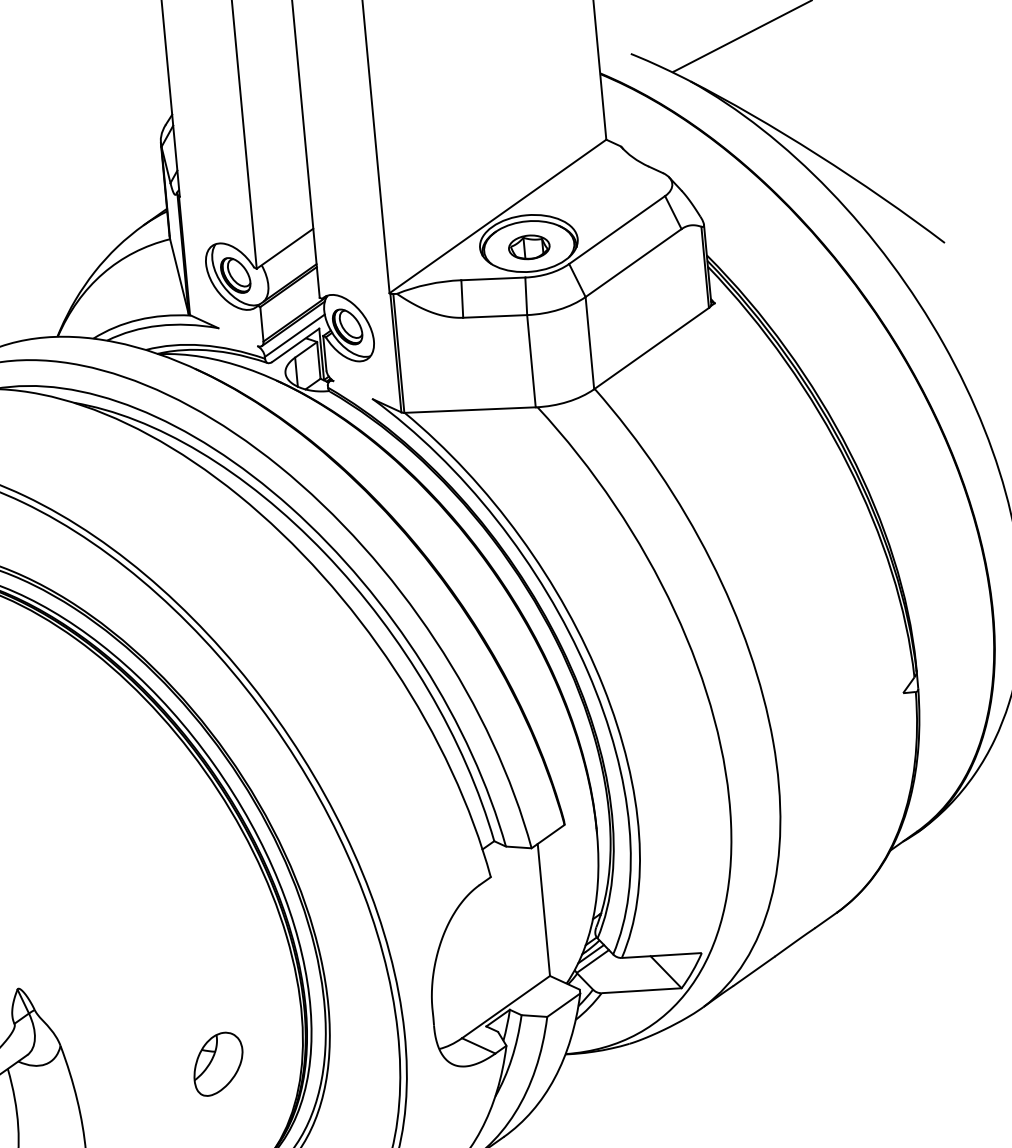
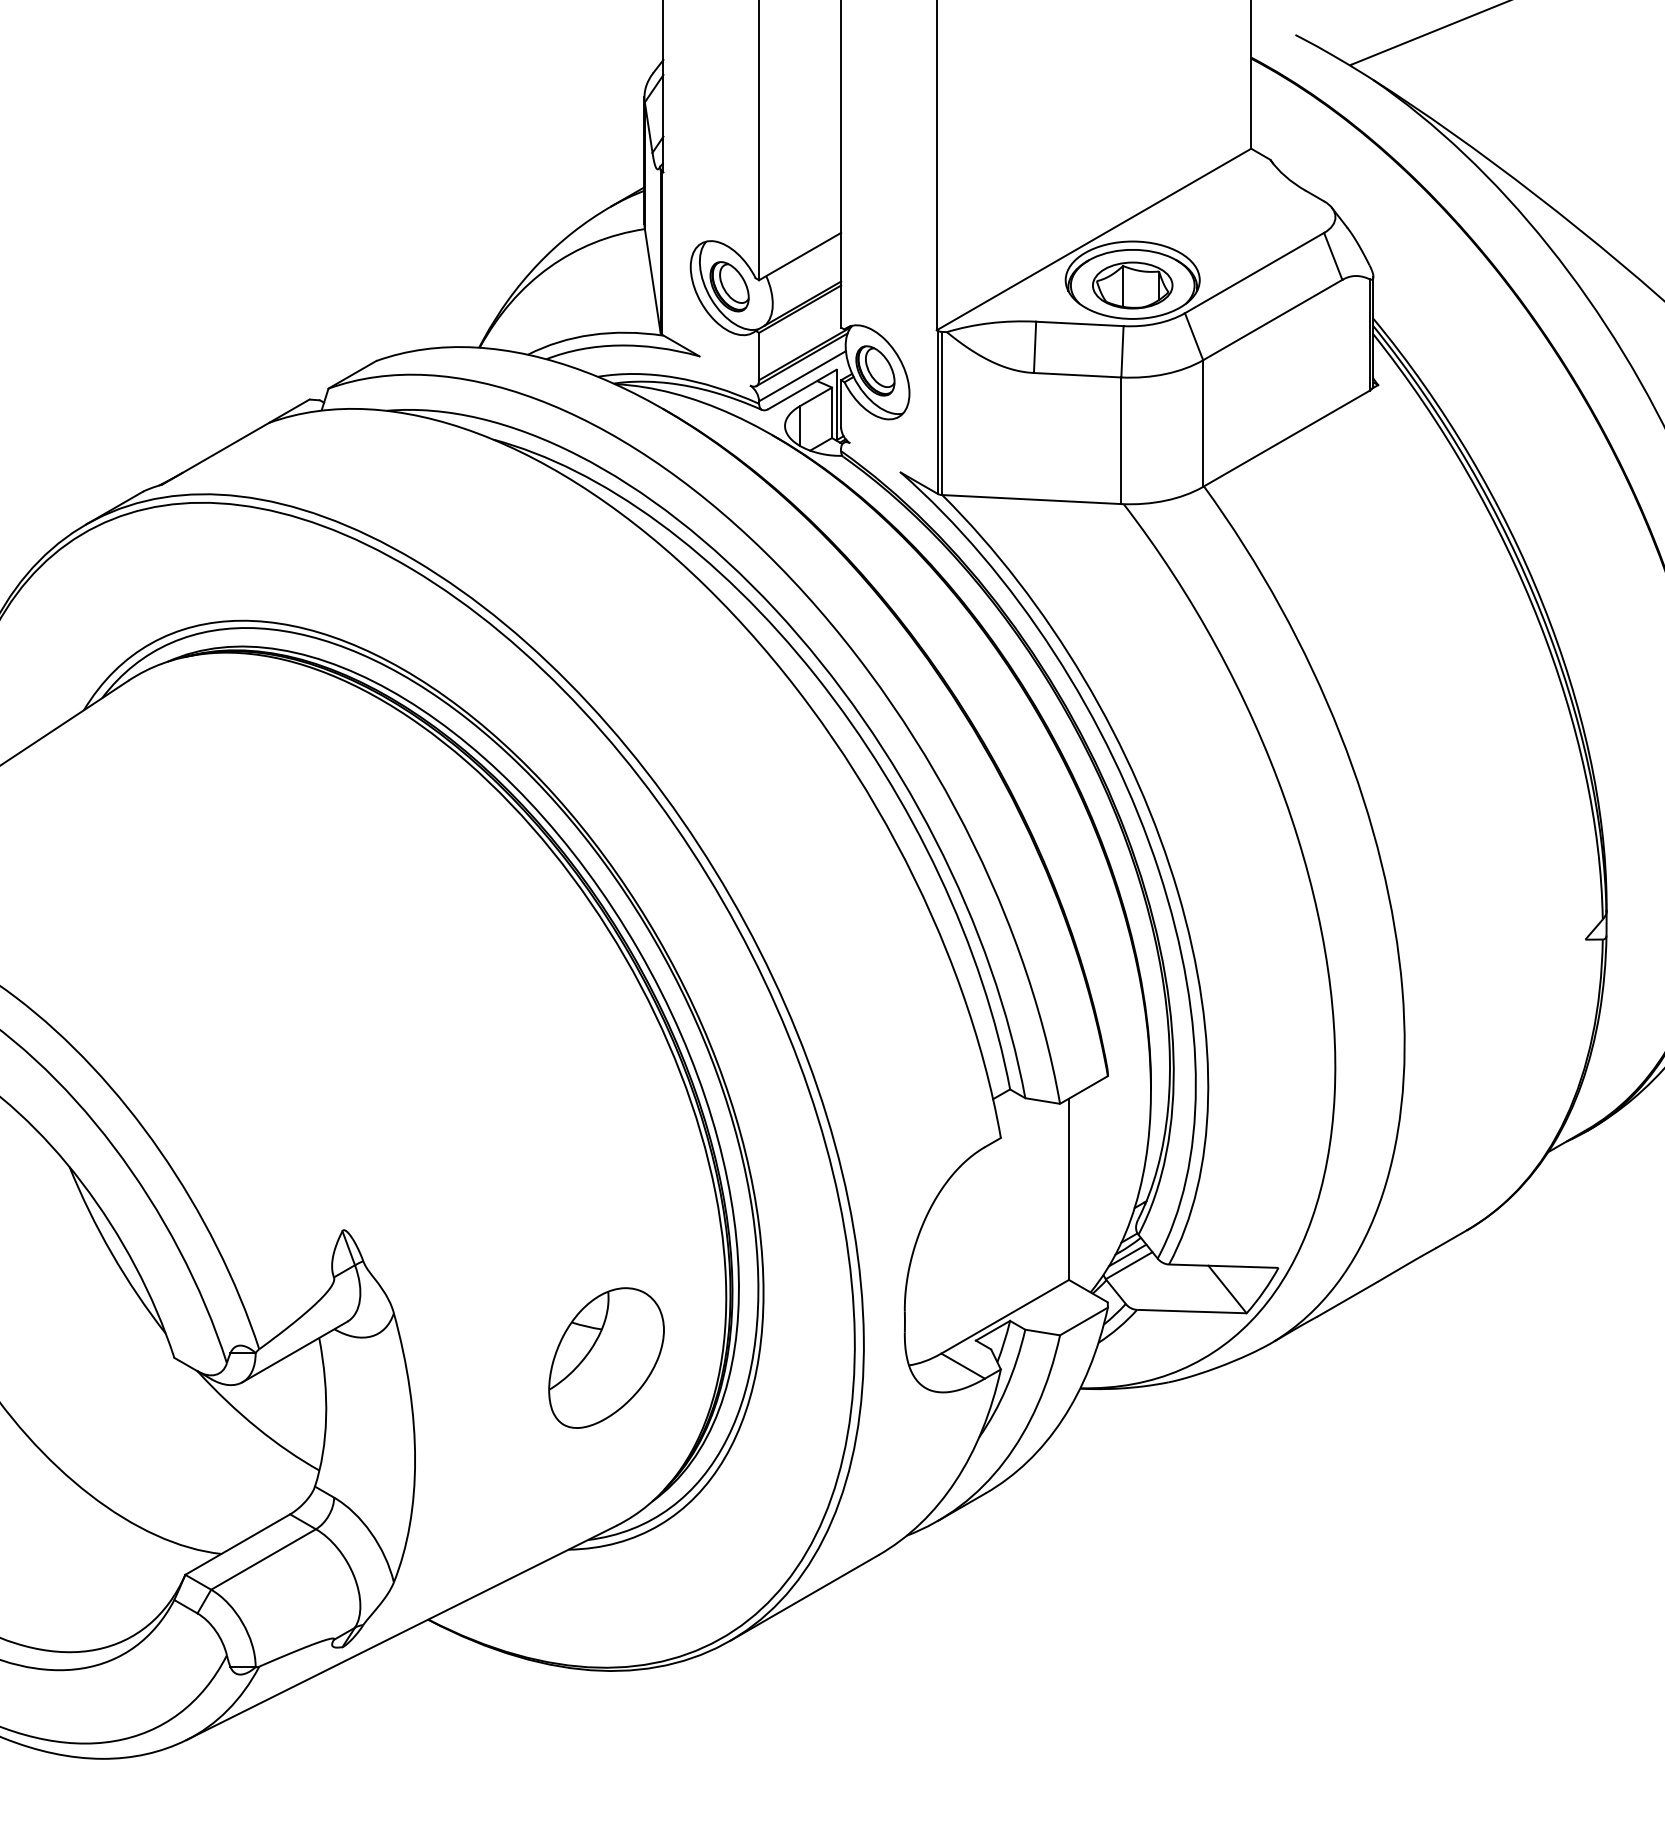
part: (529, 247) -> (1132, 285), size x1.43
part: (218, 1063) -> (606, 1357), size x1.67

